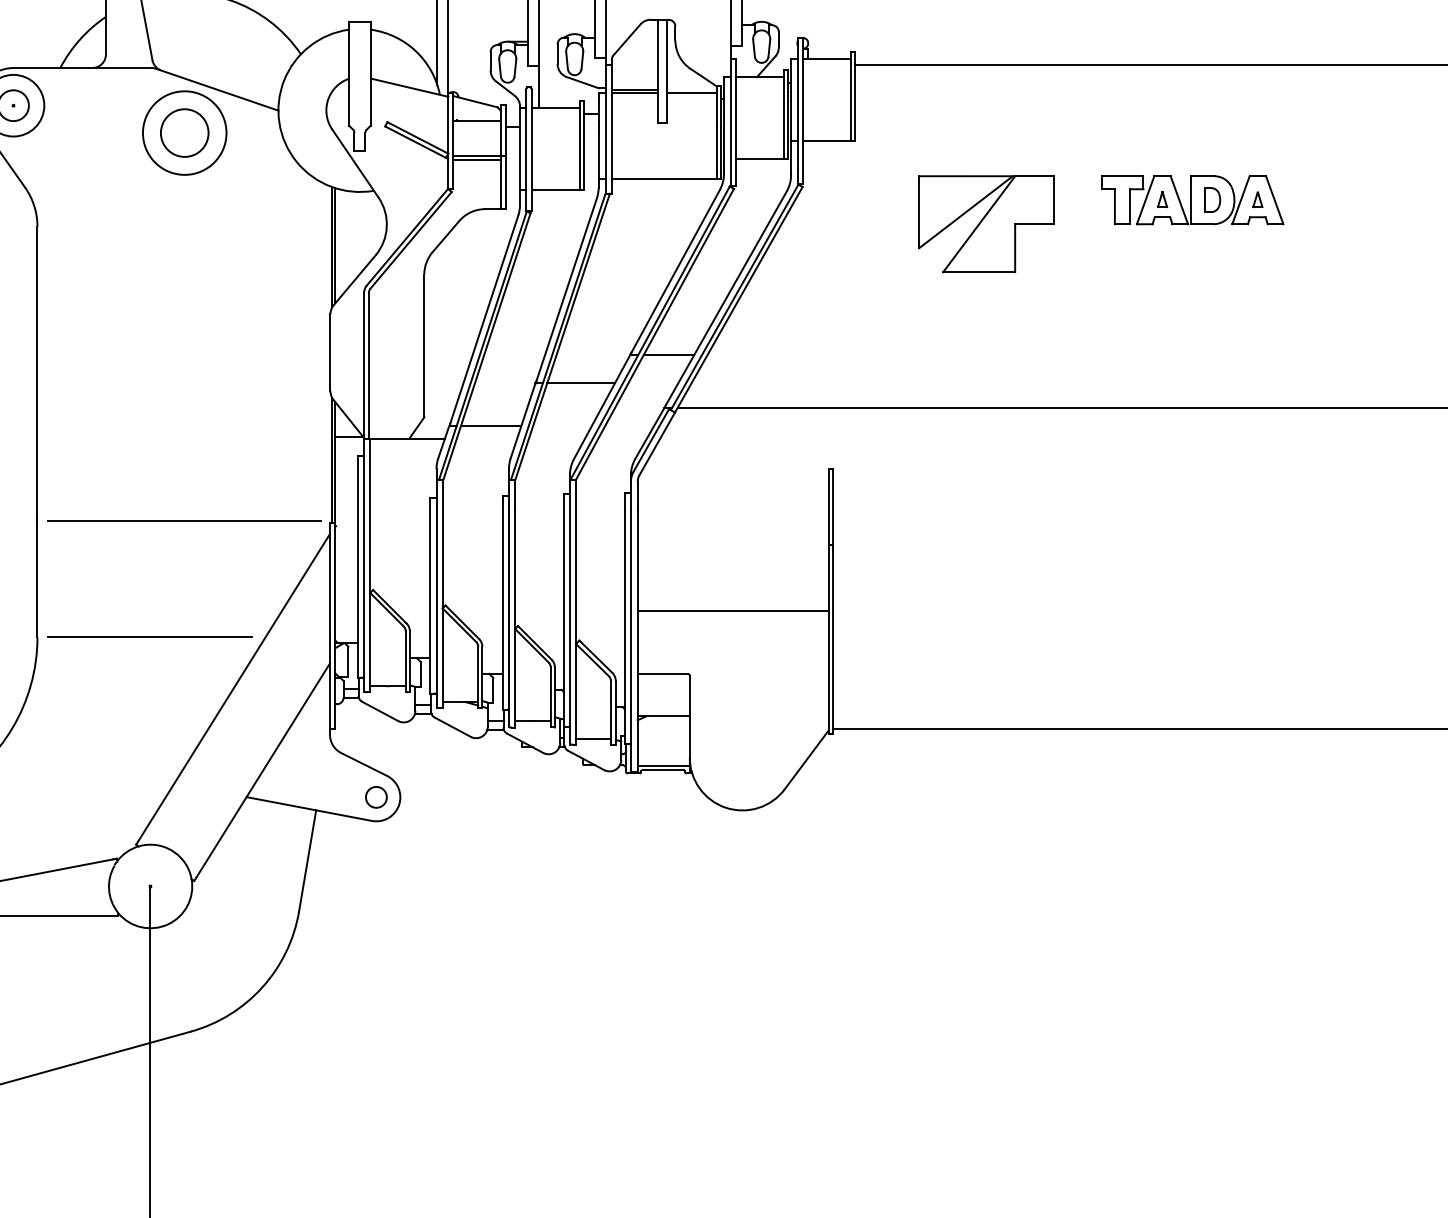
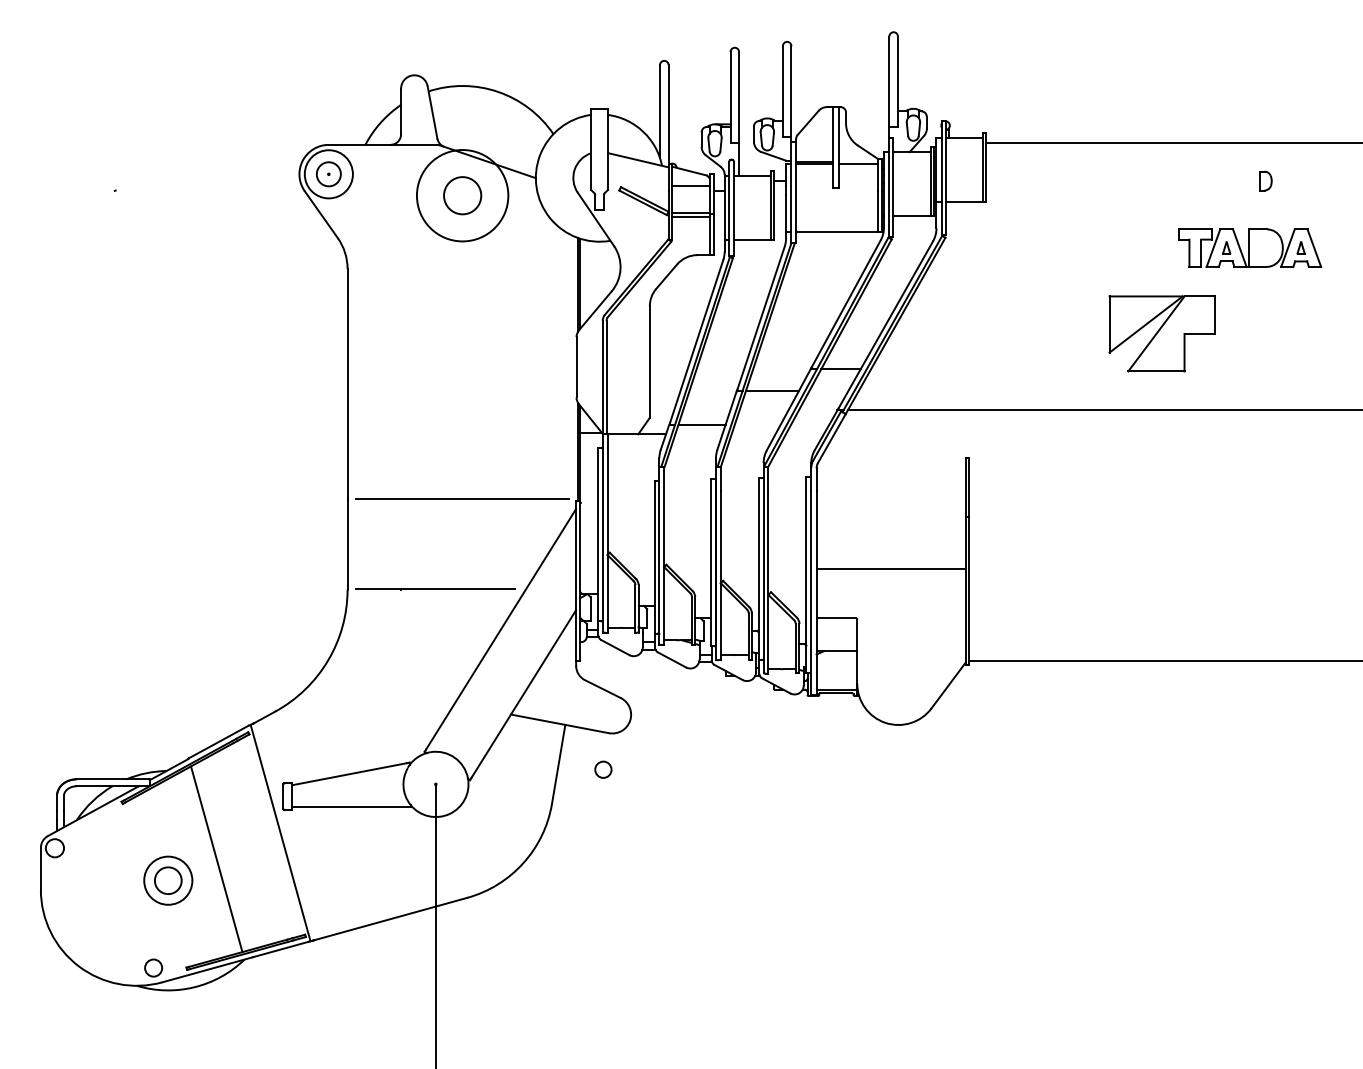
circle: (184, 132) -> (462, 195), size x1.4
part: (1212, 199) -> (1265, 180), moved
part: (985, 223) -> (1161, 333), moved
circle: (376, 797) -> (603, 769), moved

